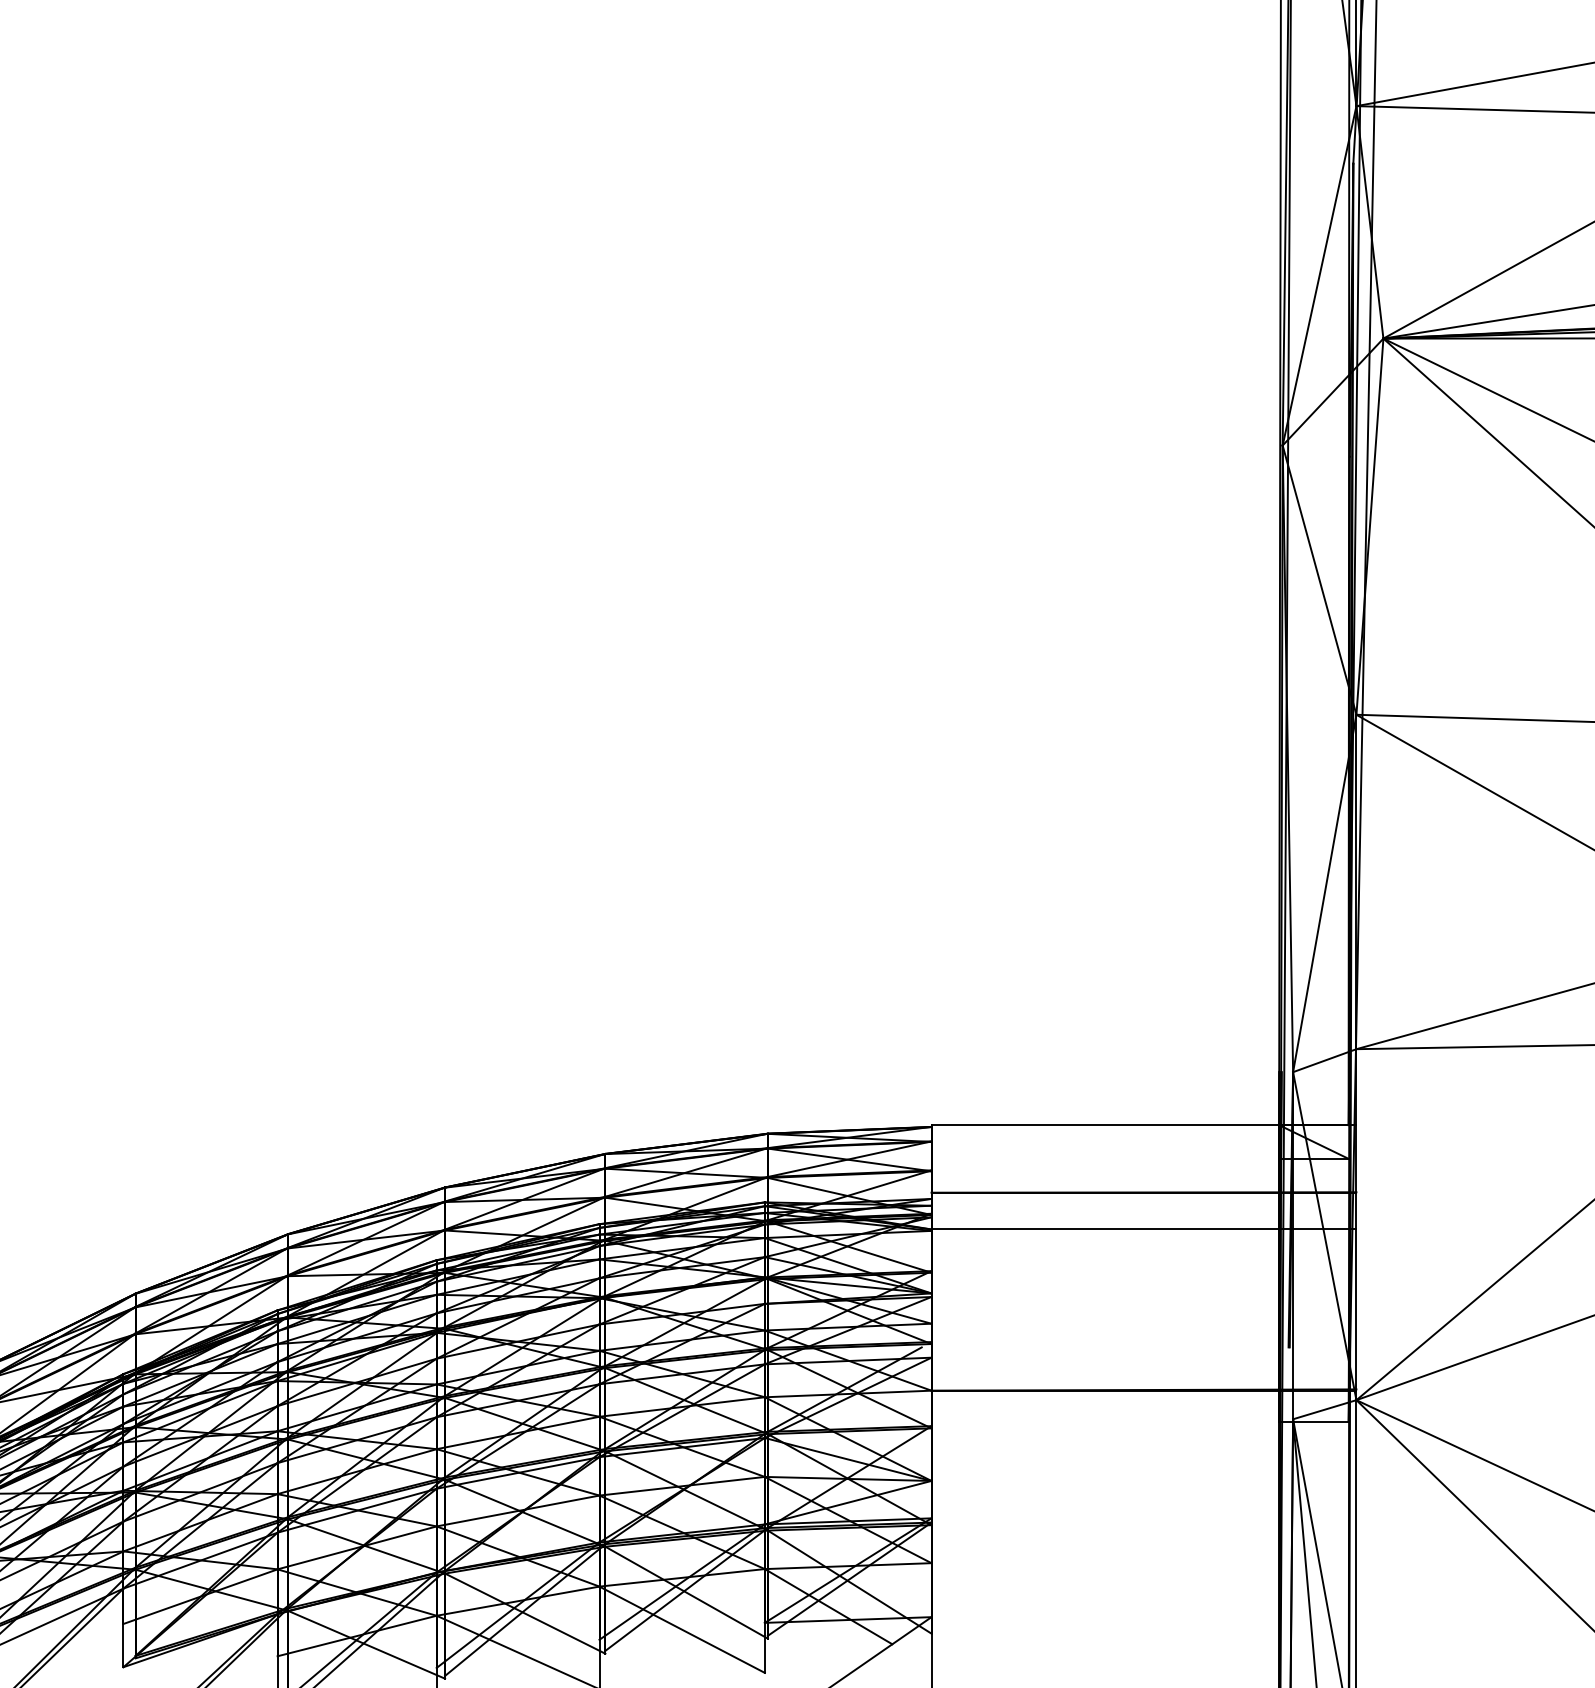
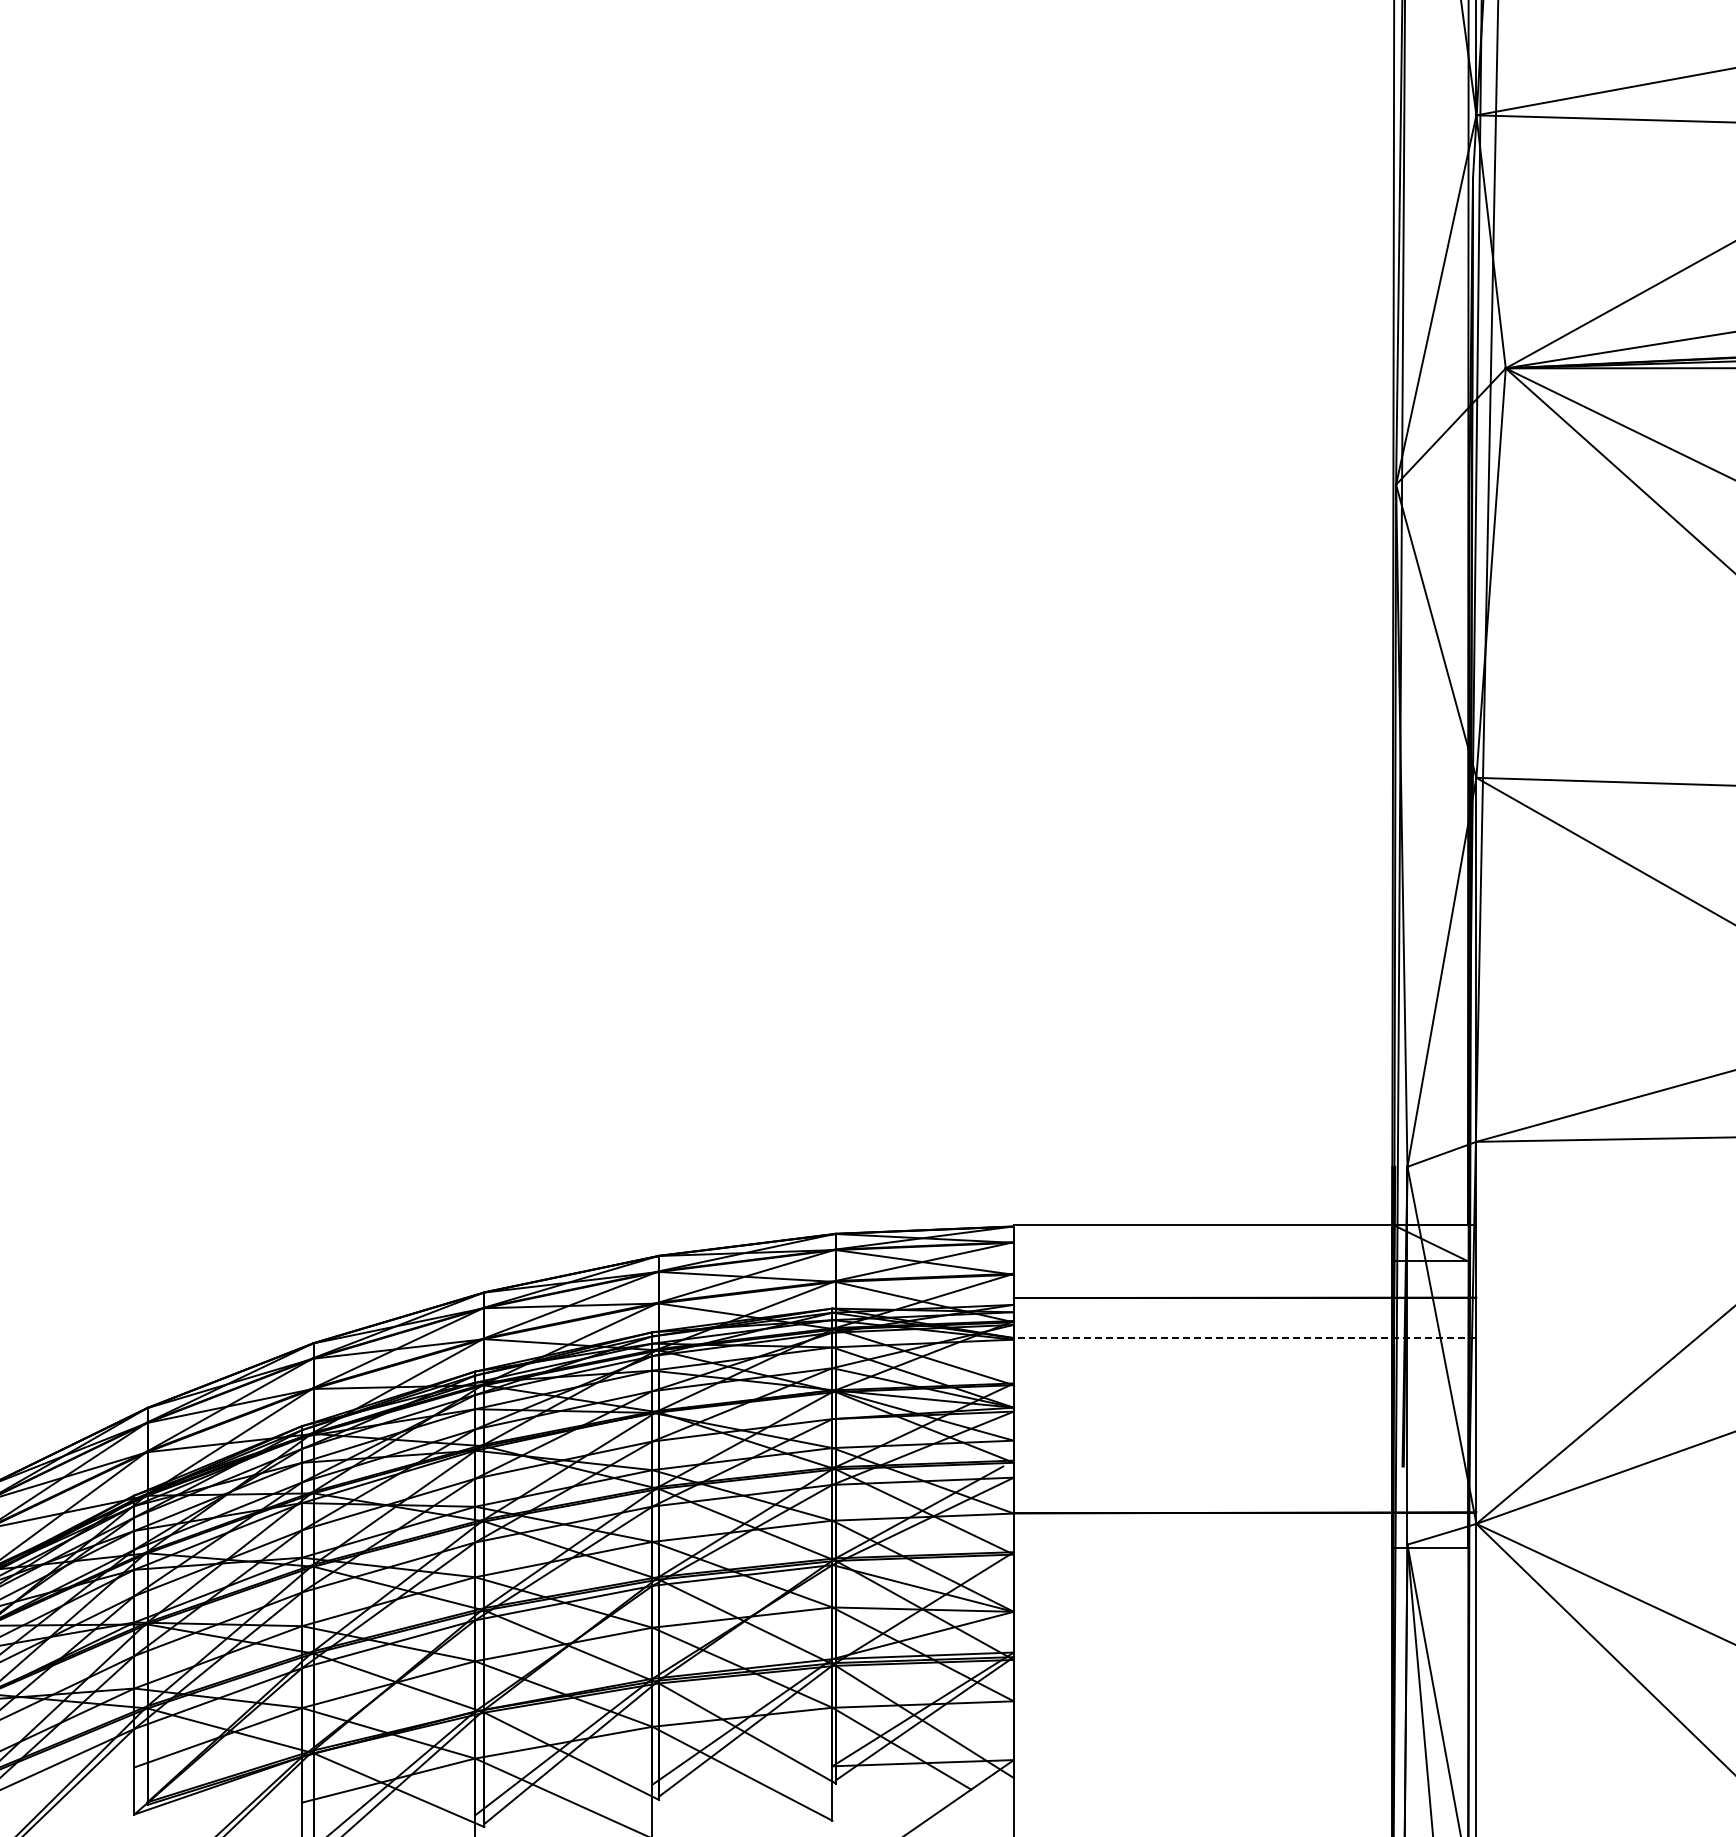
line: (1143, 1229) -> (1244, 1338), solid -> dashed

